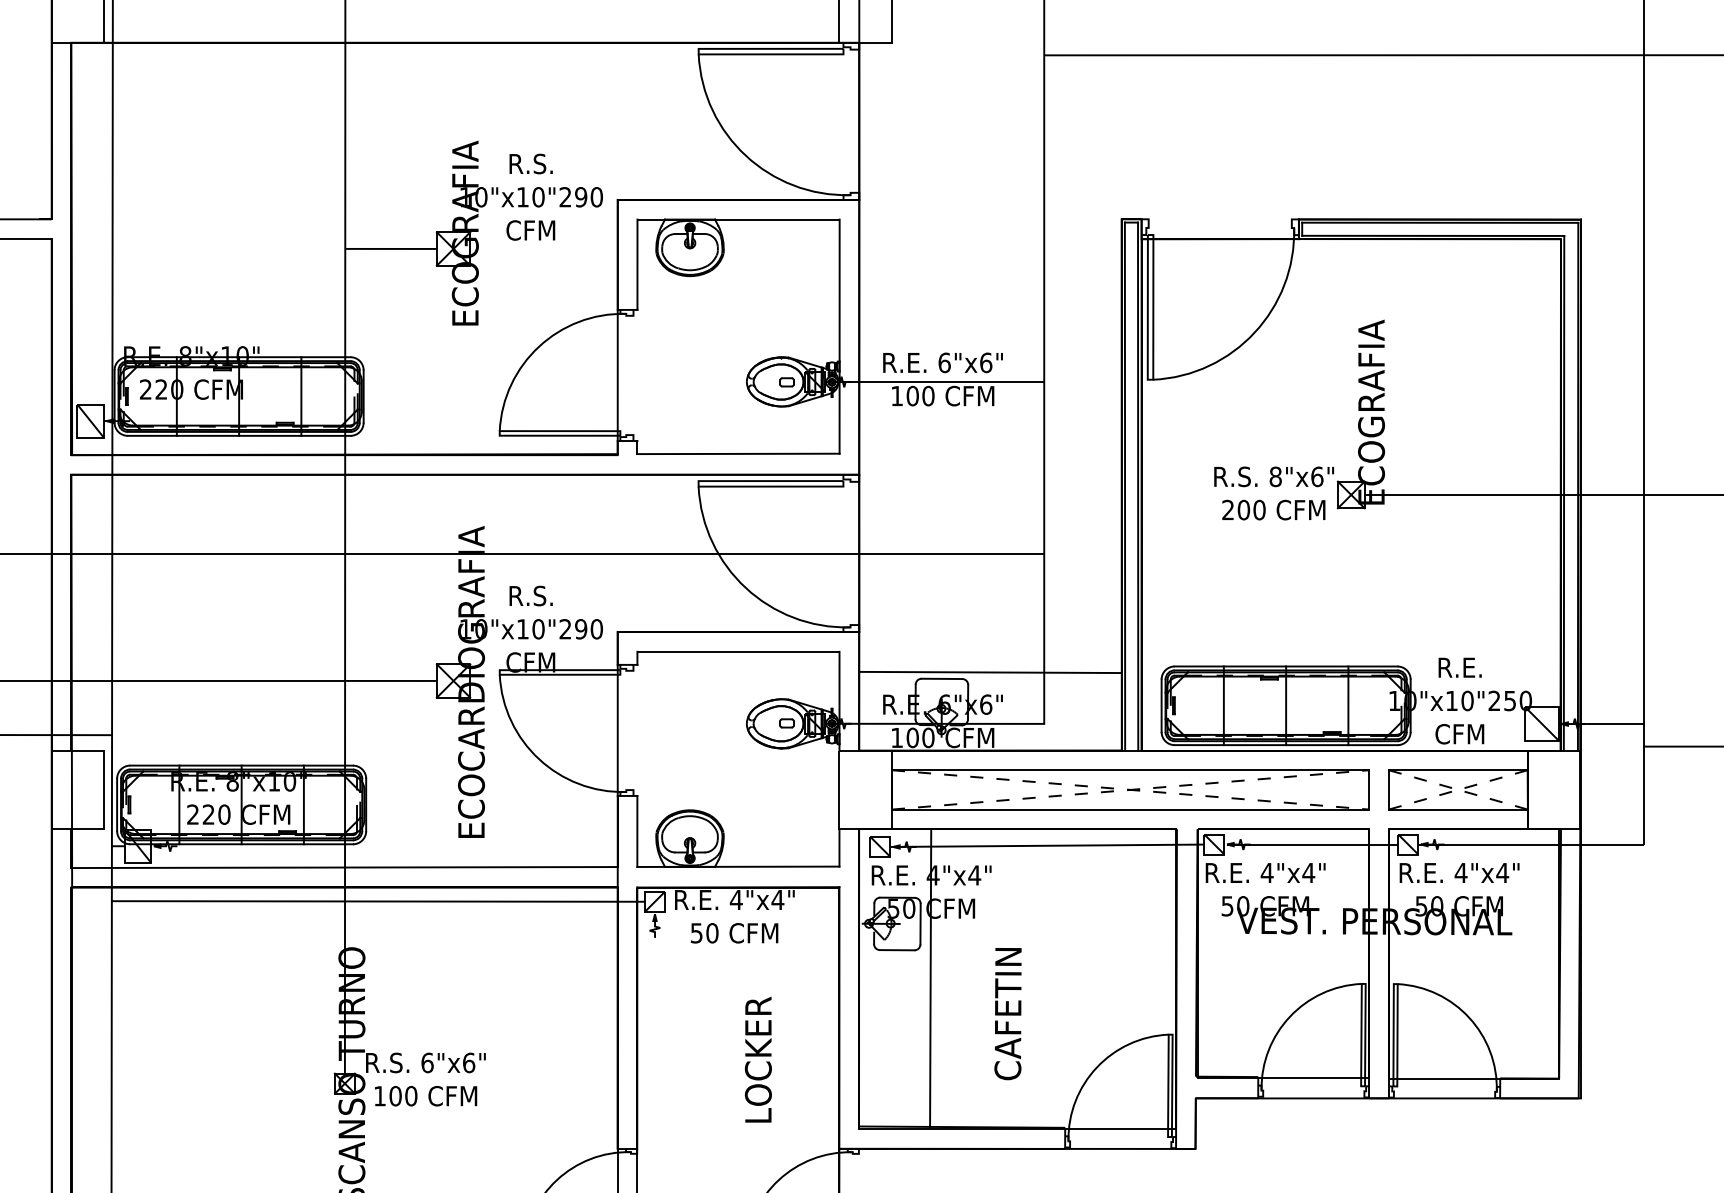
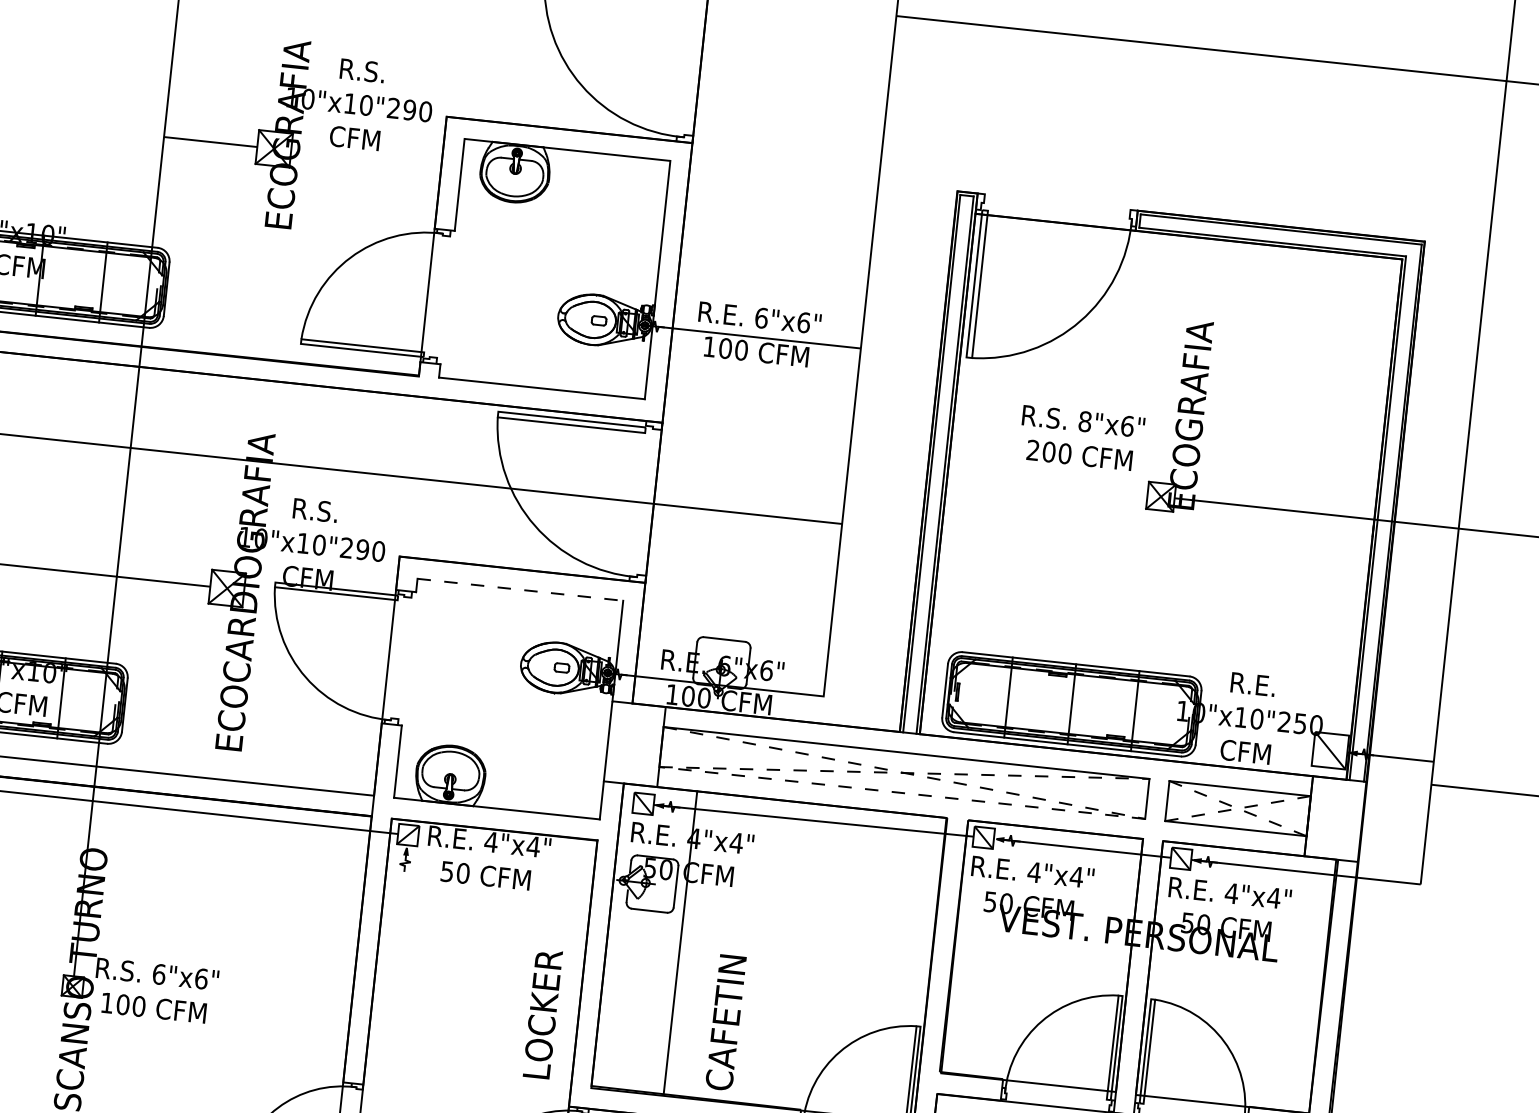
text: (1274, 493) -> (1082, 438), moved
line: (738, 651) -> (520, 589), solid -> dashed
line: (990, 672) -> (774, 638), removed
line: (1130, 809) -> (902, 792), solid -> dashed
text: (1007, 1014) -> (725, 1023), moved
text: (757, 1059) -> (542, 1013), moved

